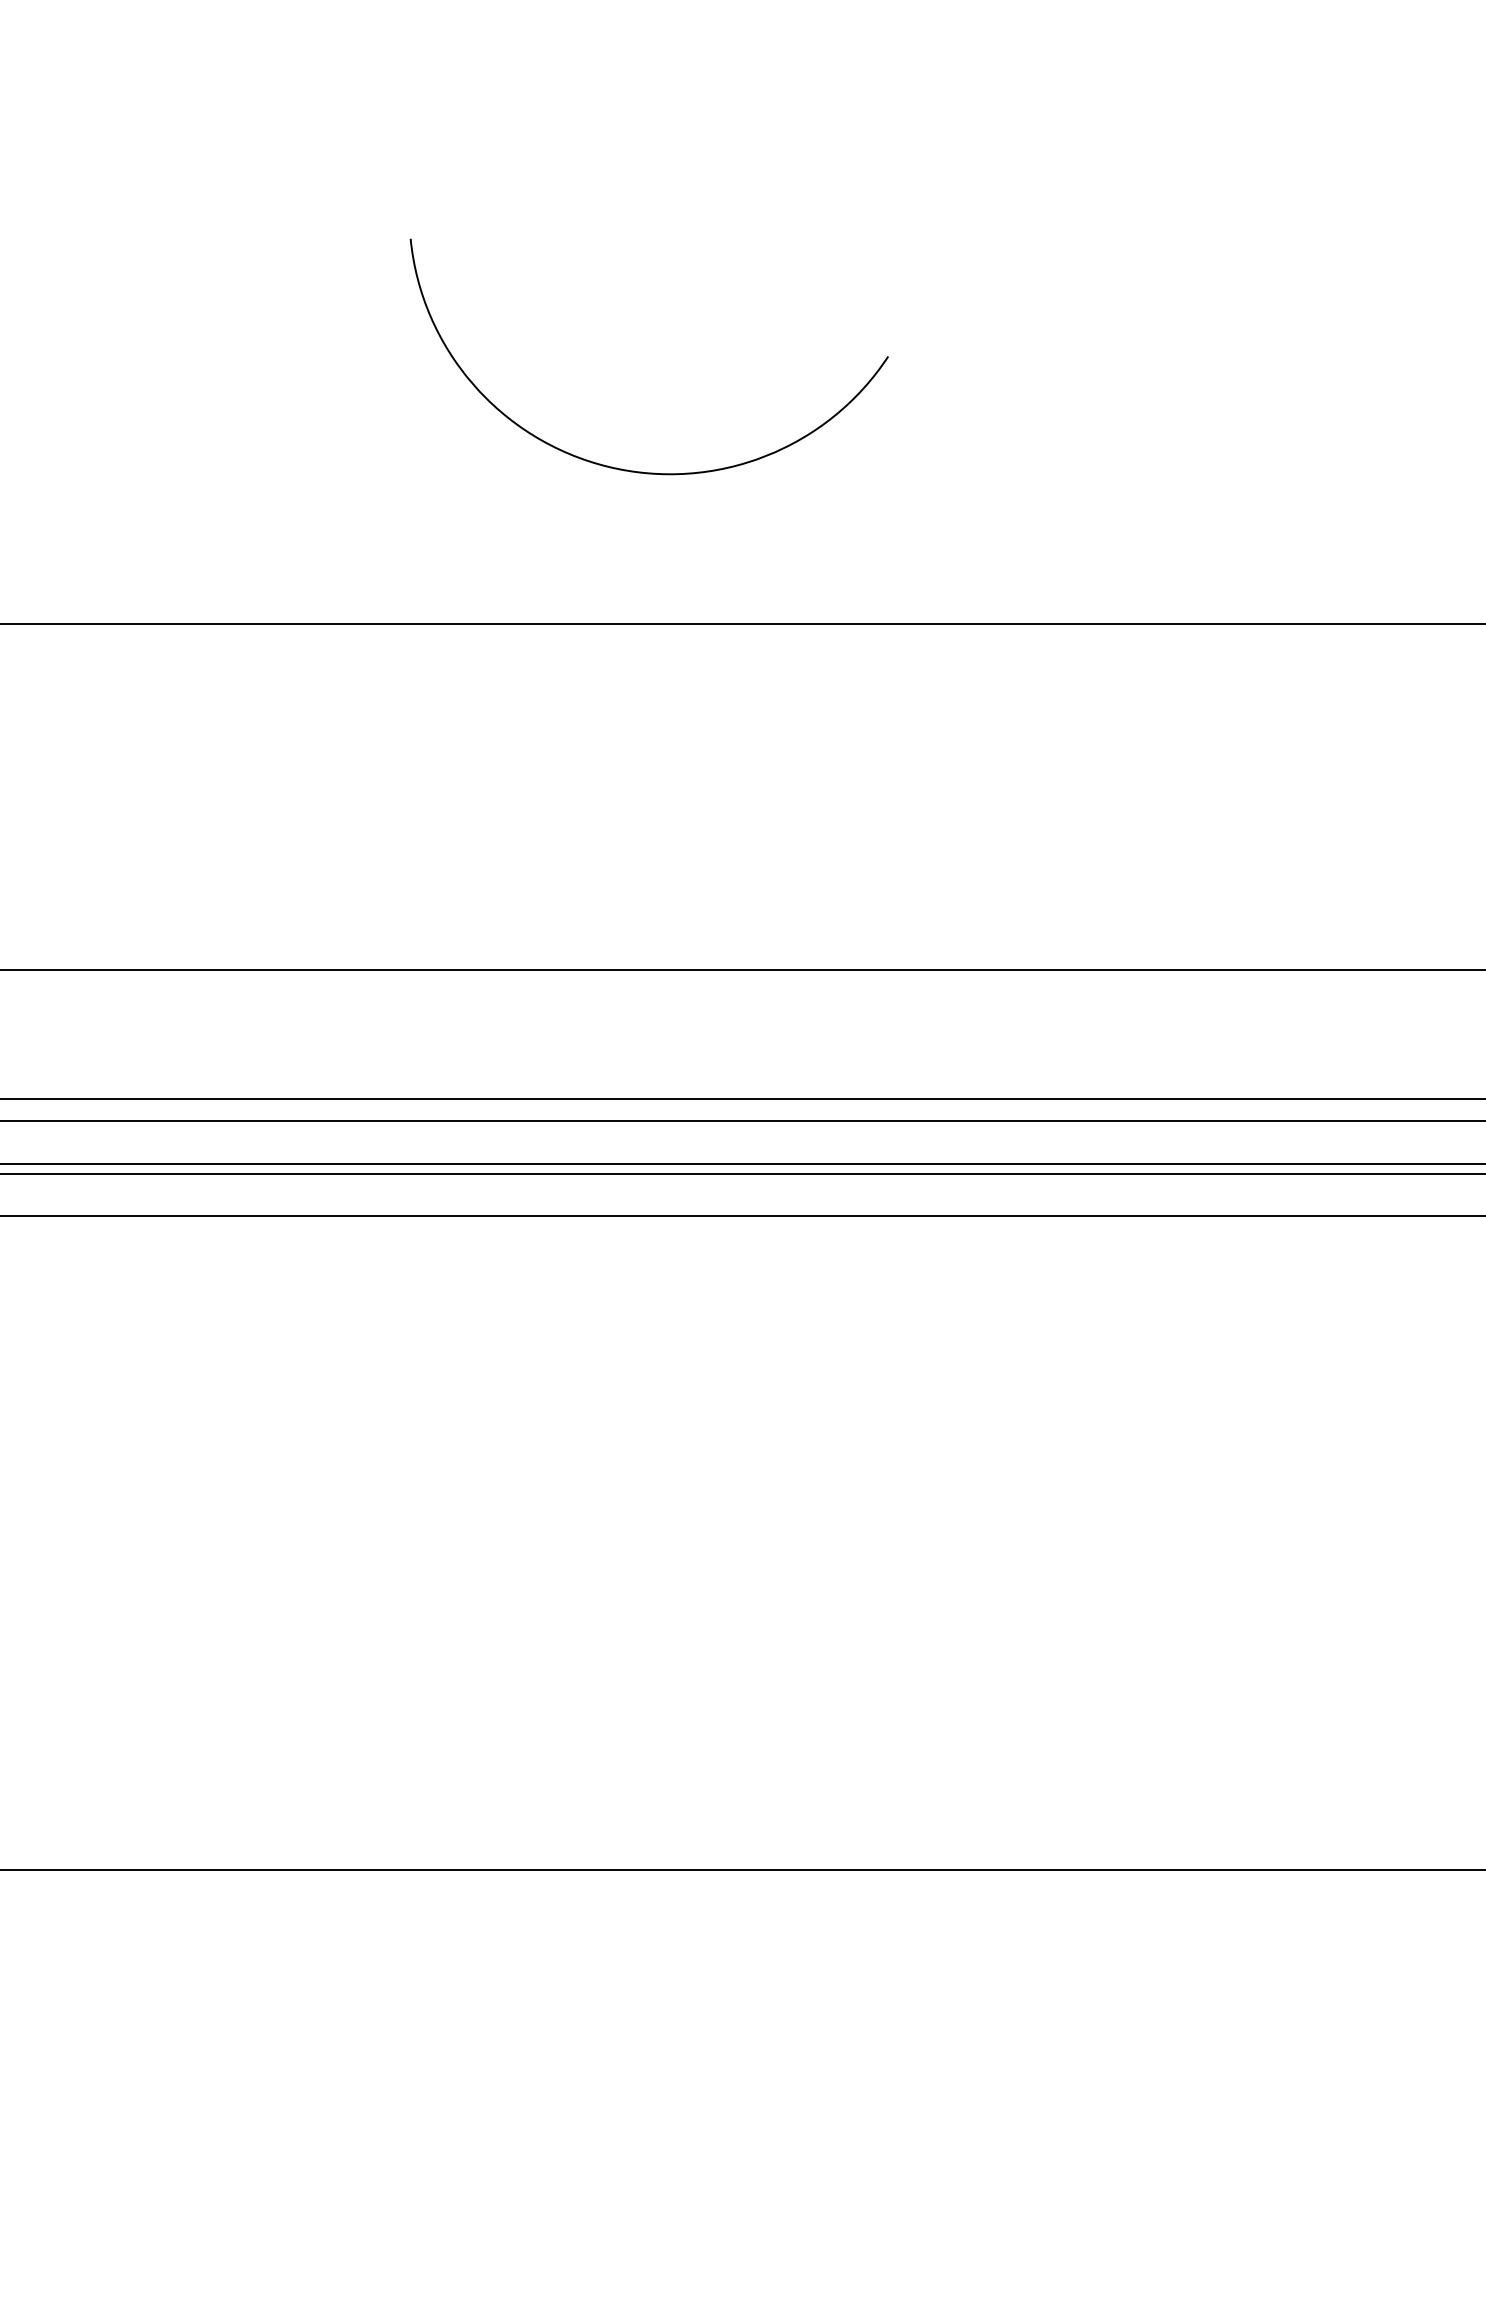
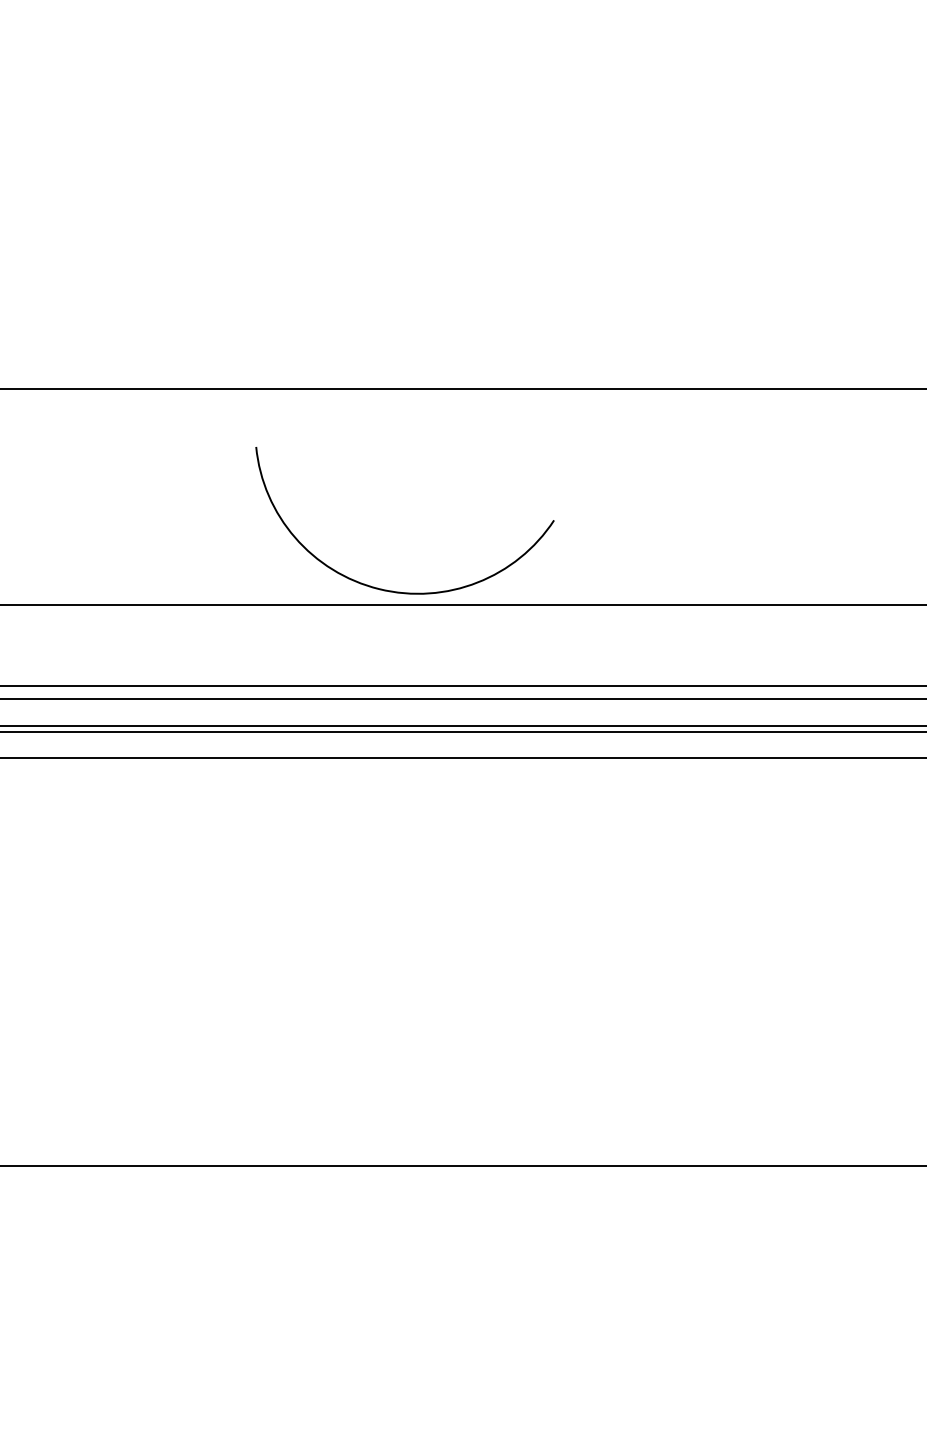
arc: (629, 468) -> (392, 590), moved

